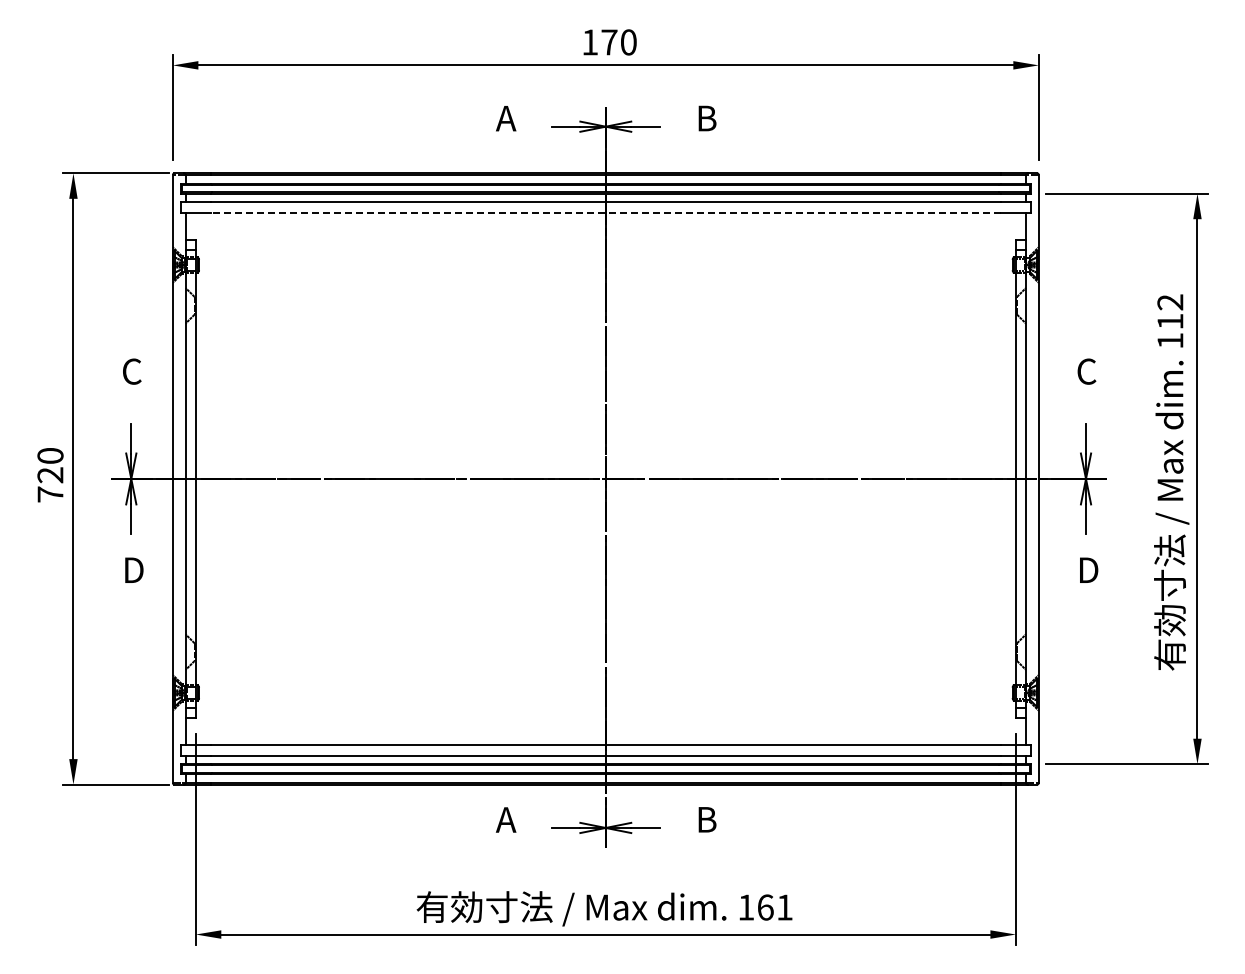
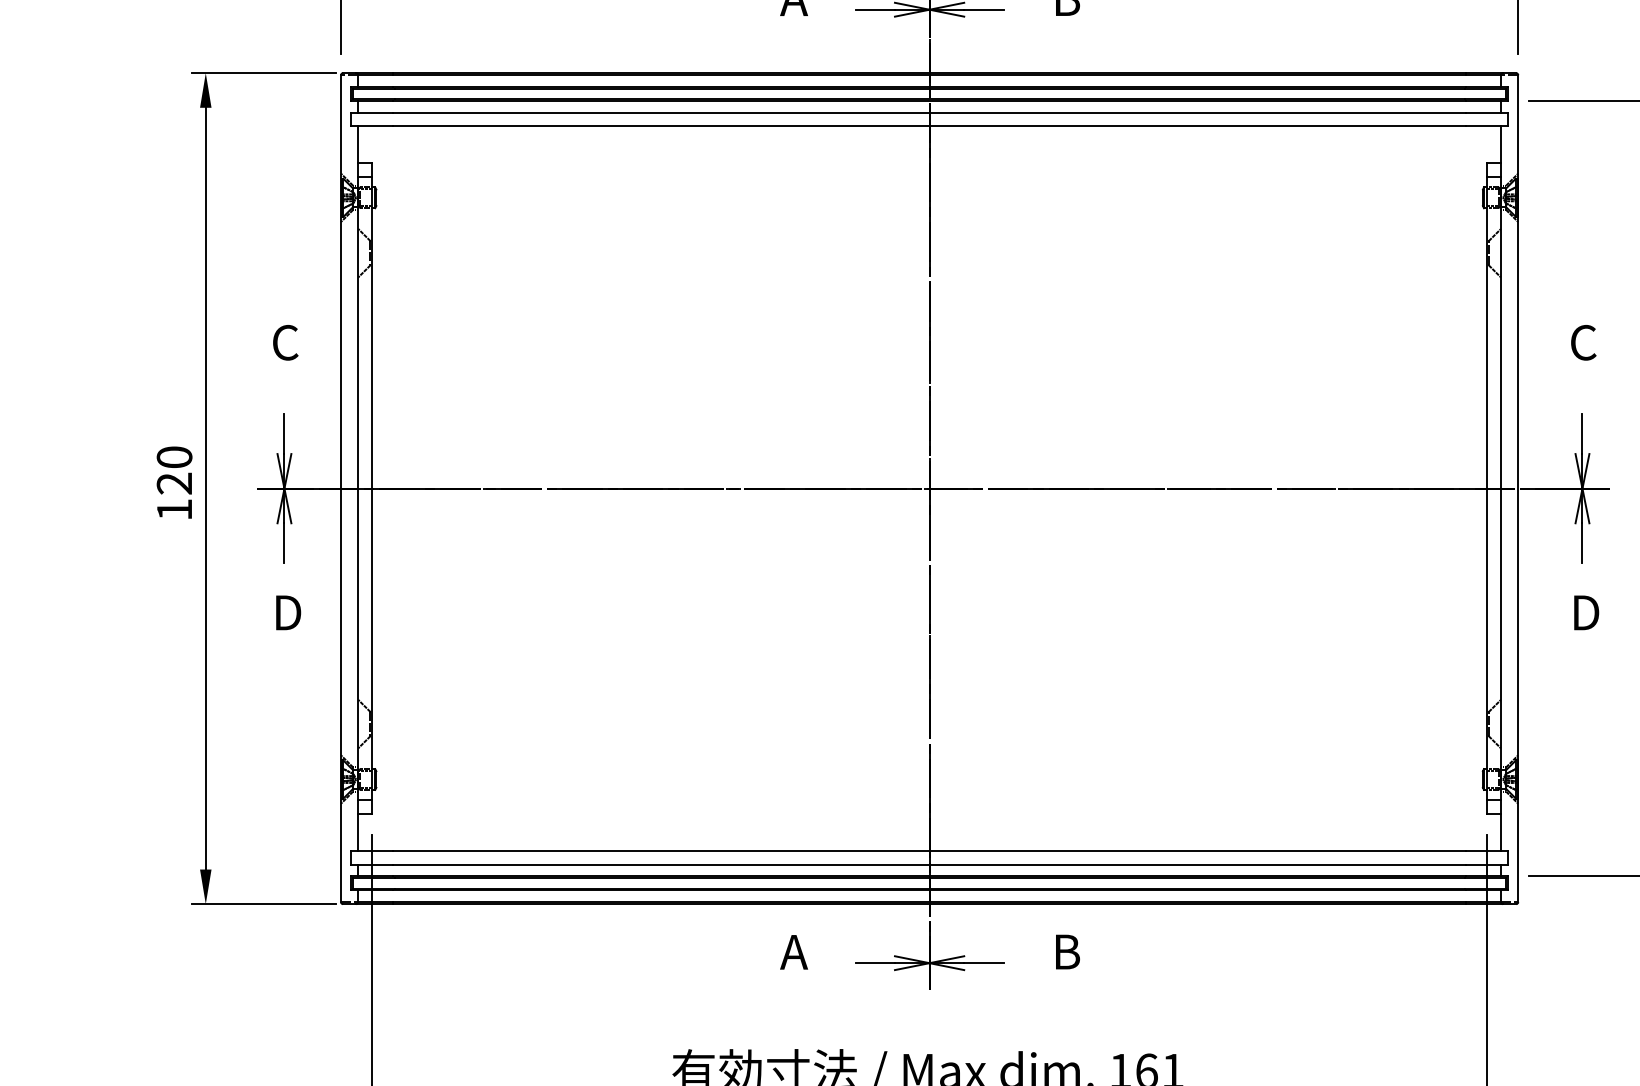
line: (605, 212) -> (929, 126), dashed -> solid
text: (50, 494) -> (174, 509), 720 -> 120

